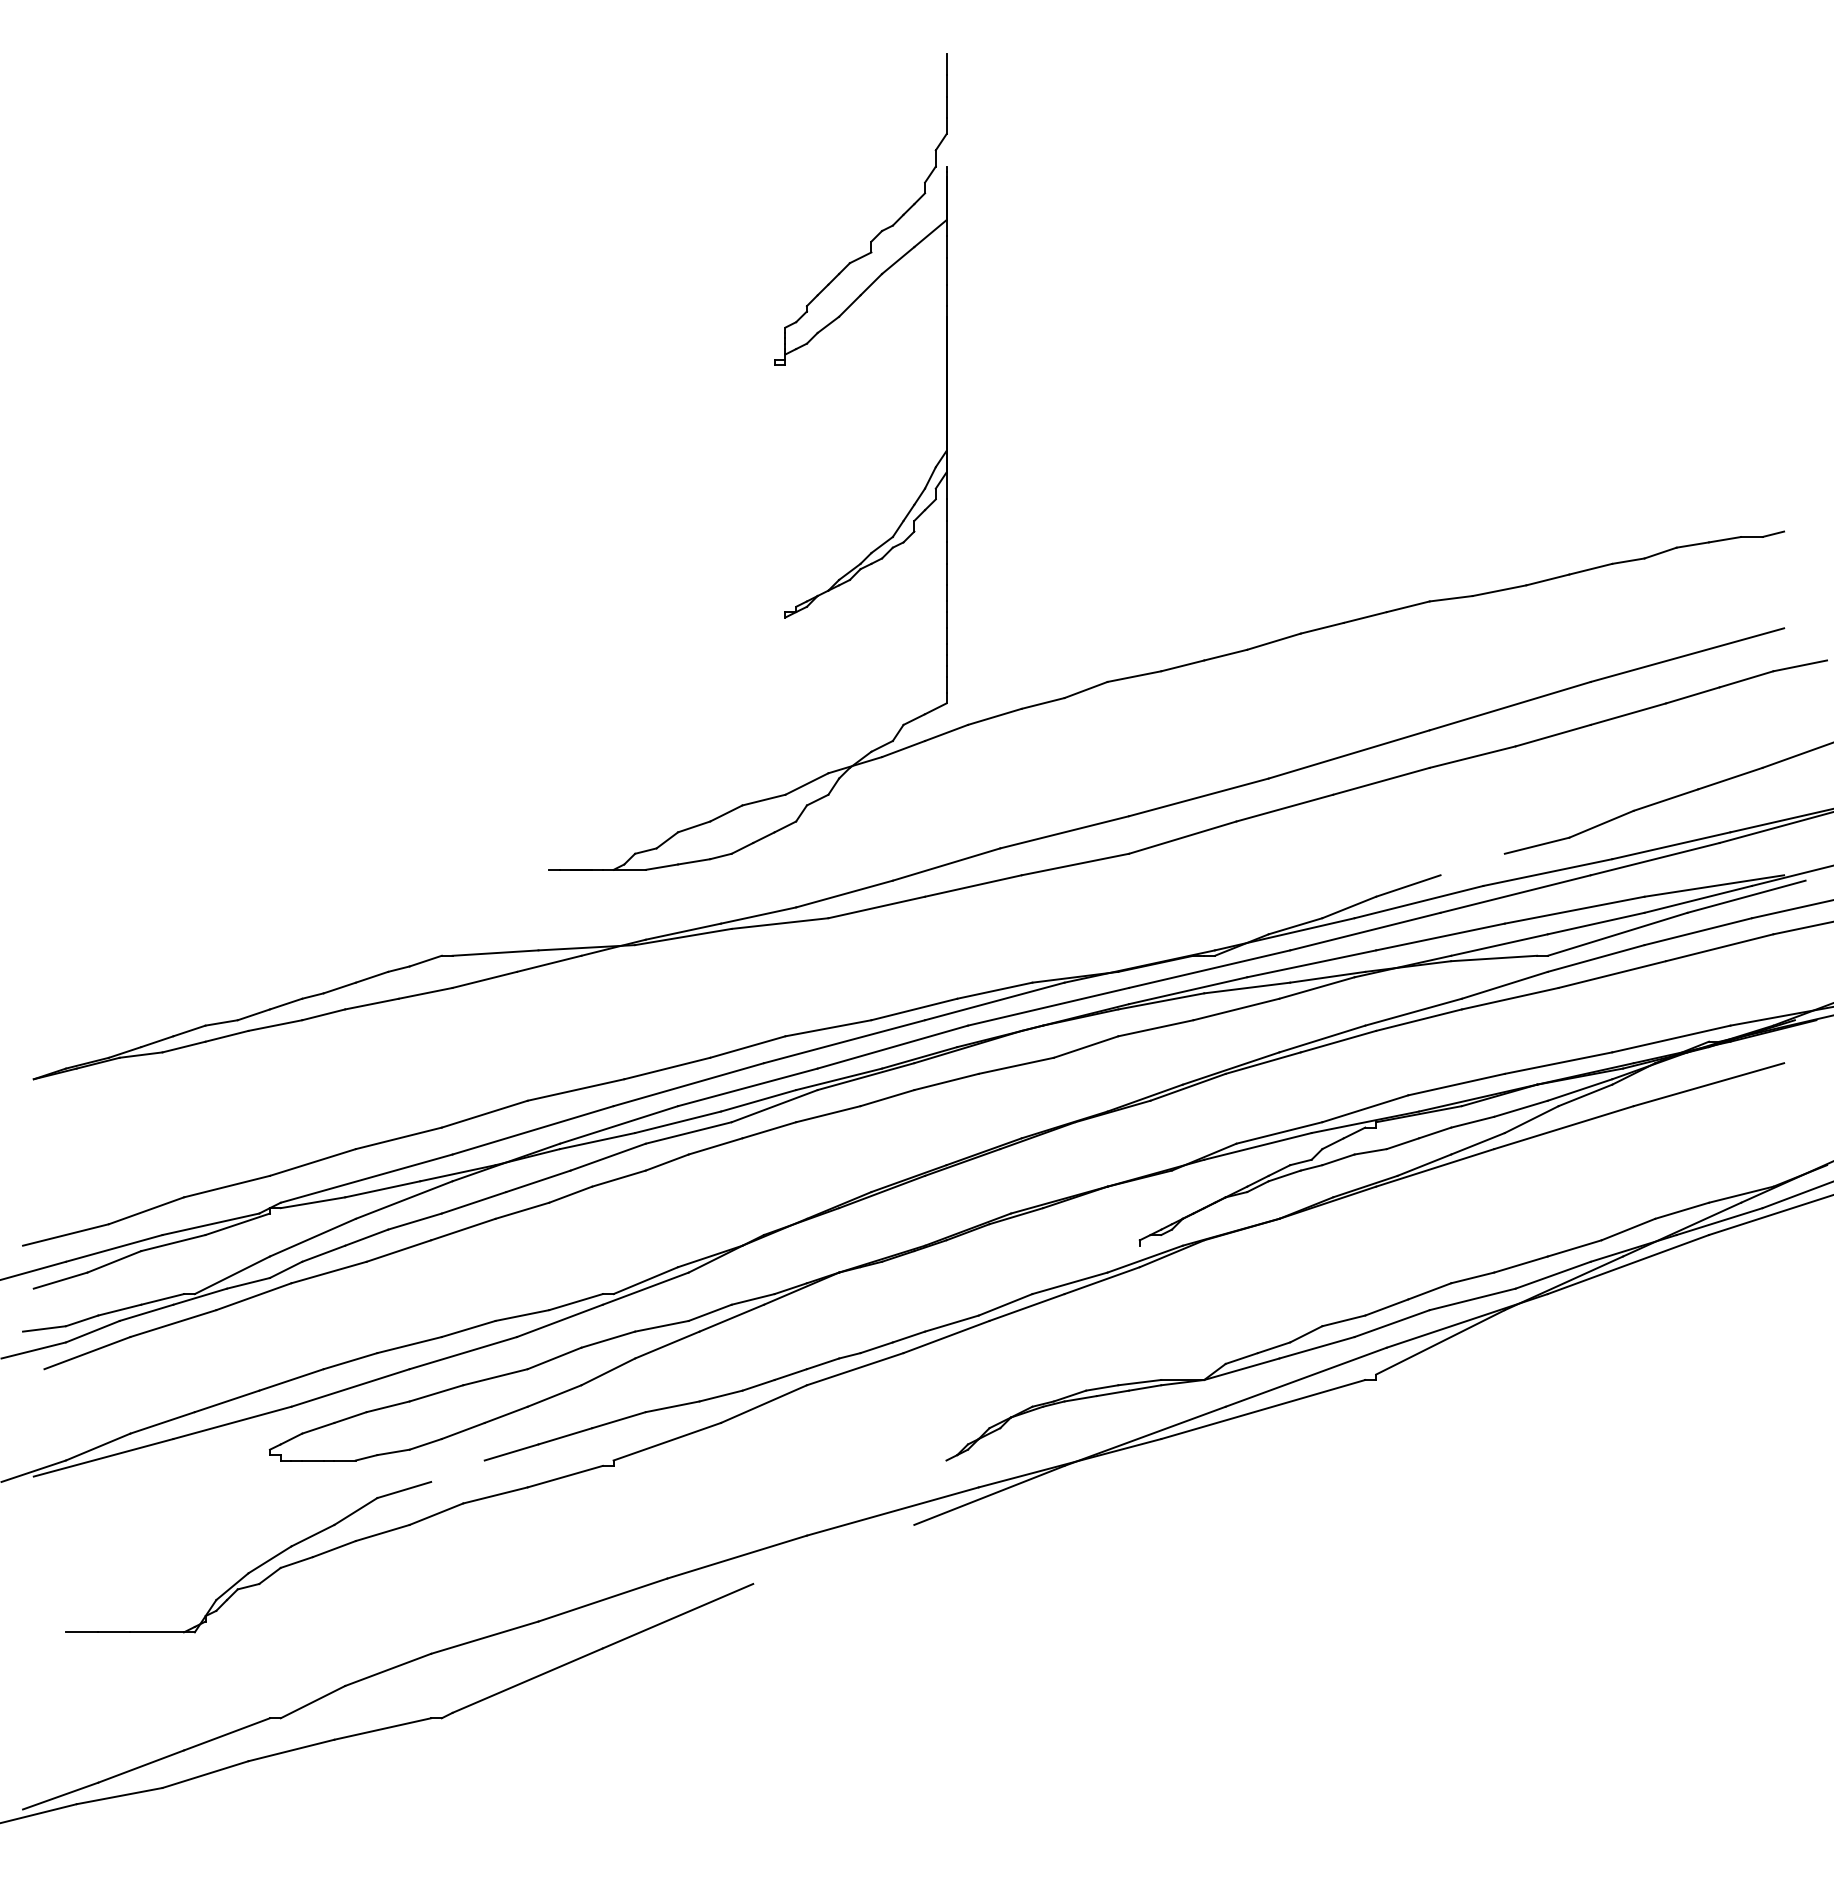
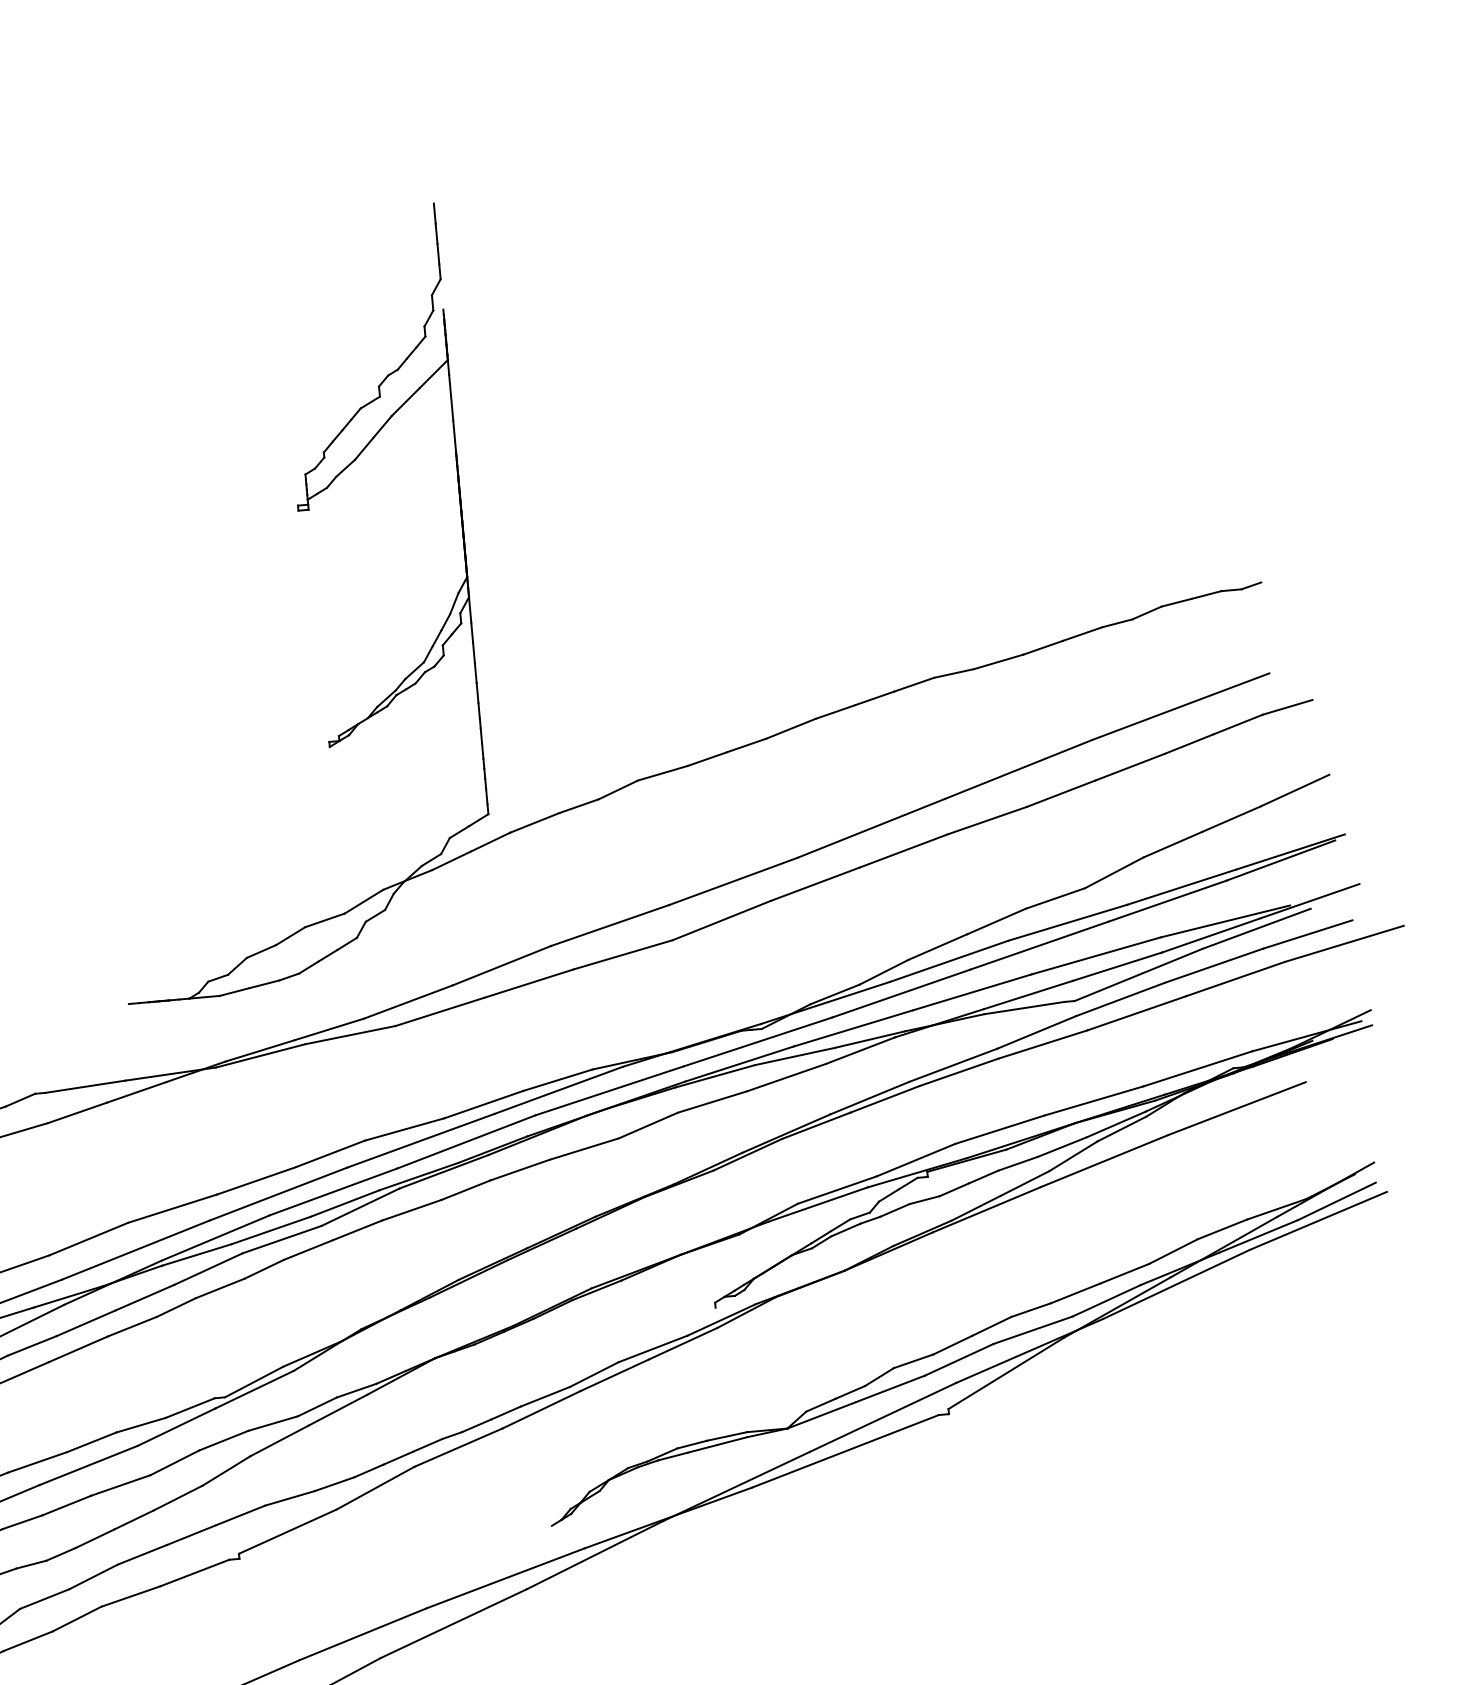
line: (1472, 864) -> (996, 921), added
line: (457, 1470) -> (93, 1576), added
line: (833, 1553) -> (453, 1622), added

